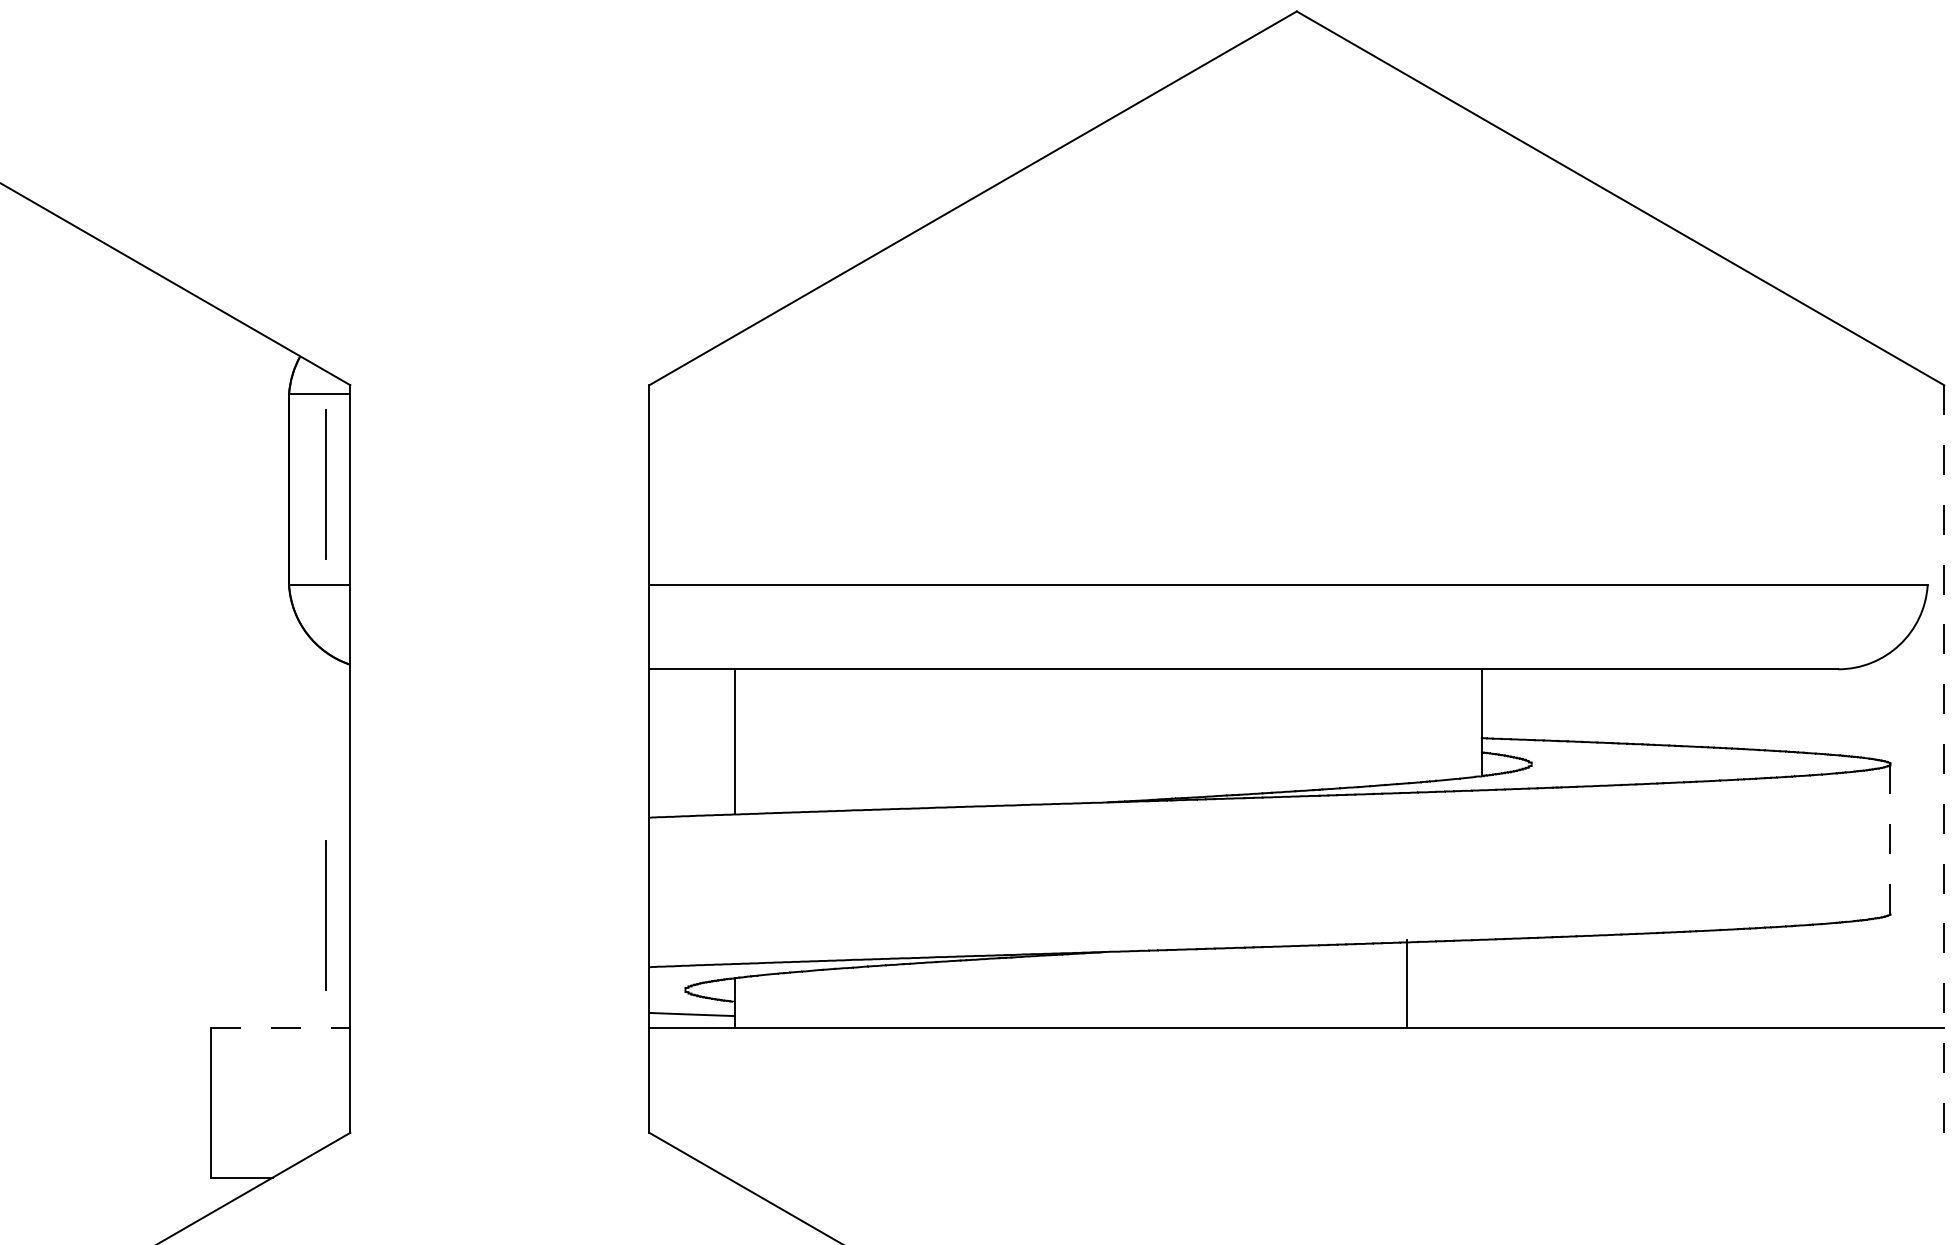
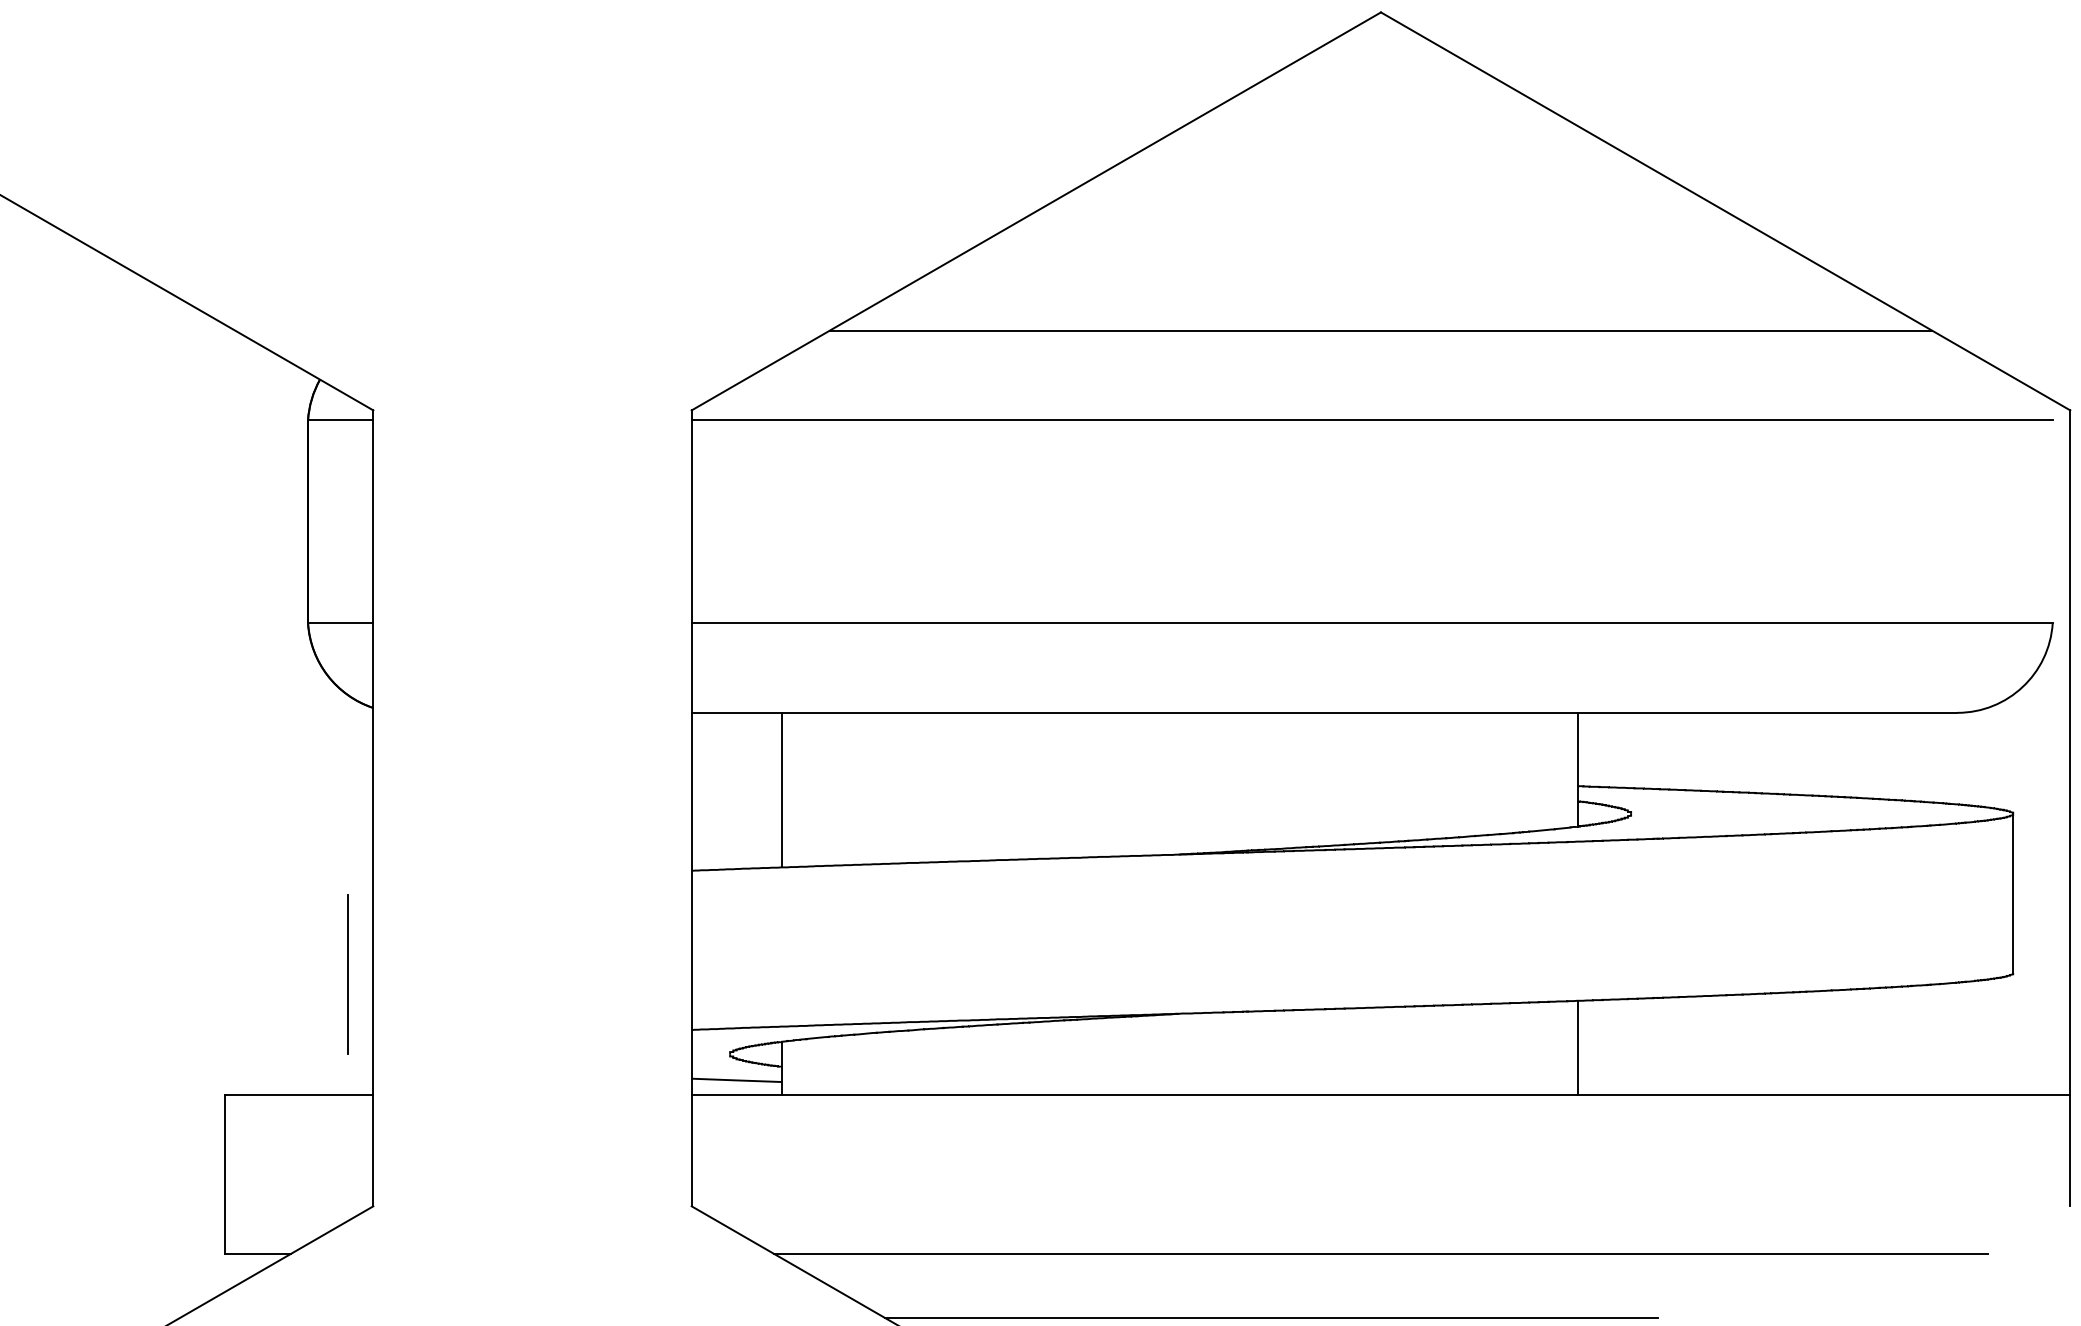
line: (1296, 310) -> (1380, 330), added
line: (1288, 394) -> (1372, 420), added
line: (325, 484) -> (346, 516), removed
line: (1944, 759) -> (2070, 808), dashed -> solid
line: (1890, 839) -> (2013, 894), dashed -> solid
line: (1407, 983) -> (1578, 1047), moved
line: (280, 1028) -> (298, 1095), dashed -> solid
line: (1296, 1177) -> (1380, 1253), added
line: (1193, 1237) -> (1271, 1317), added

